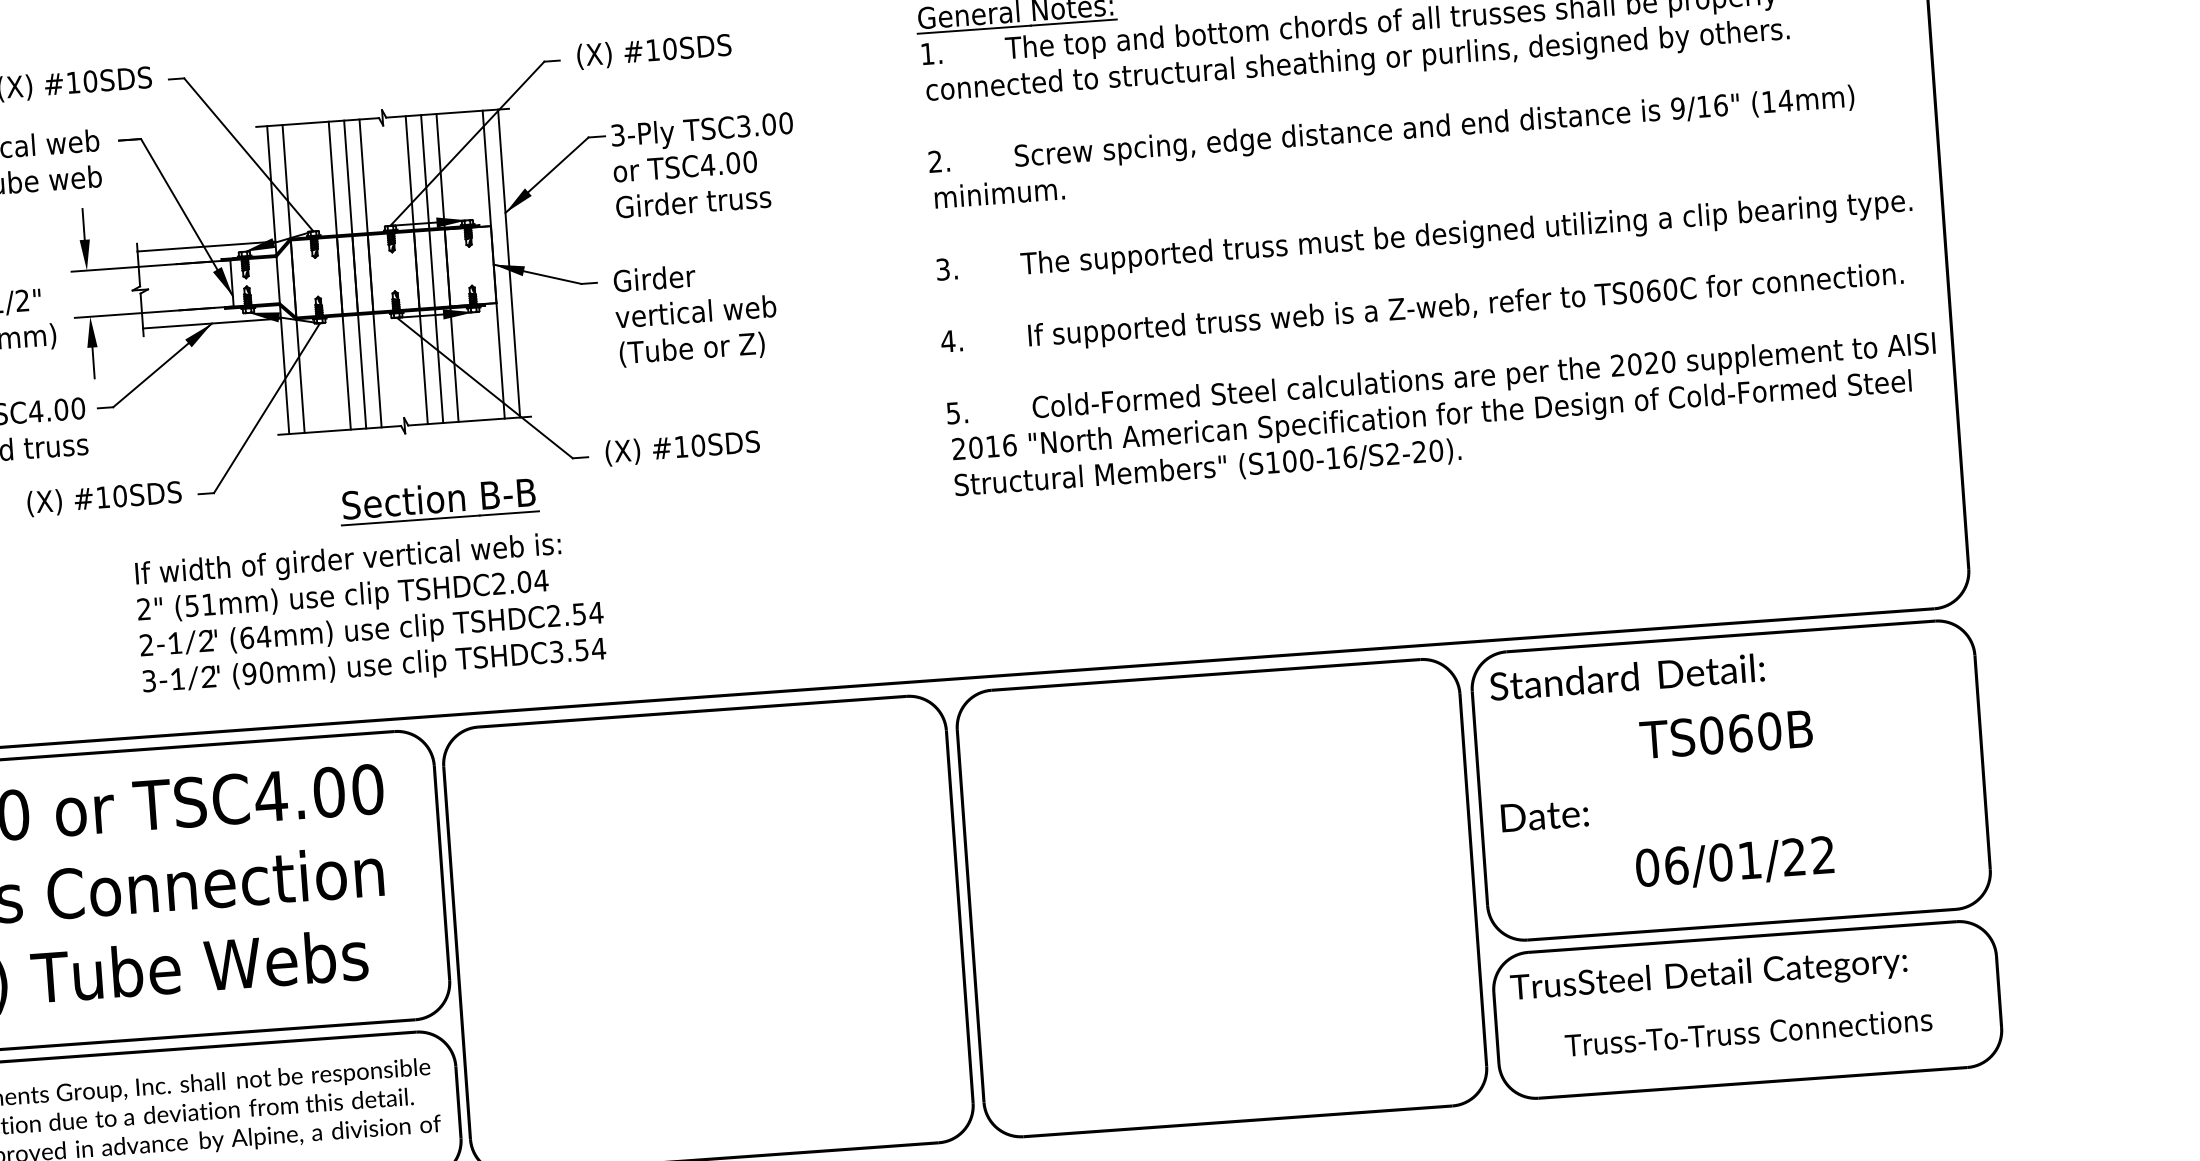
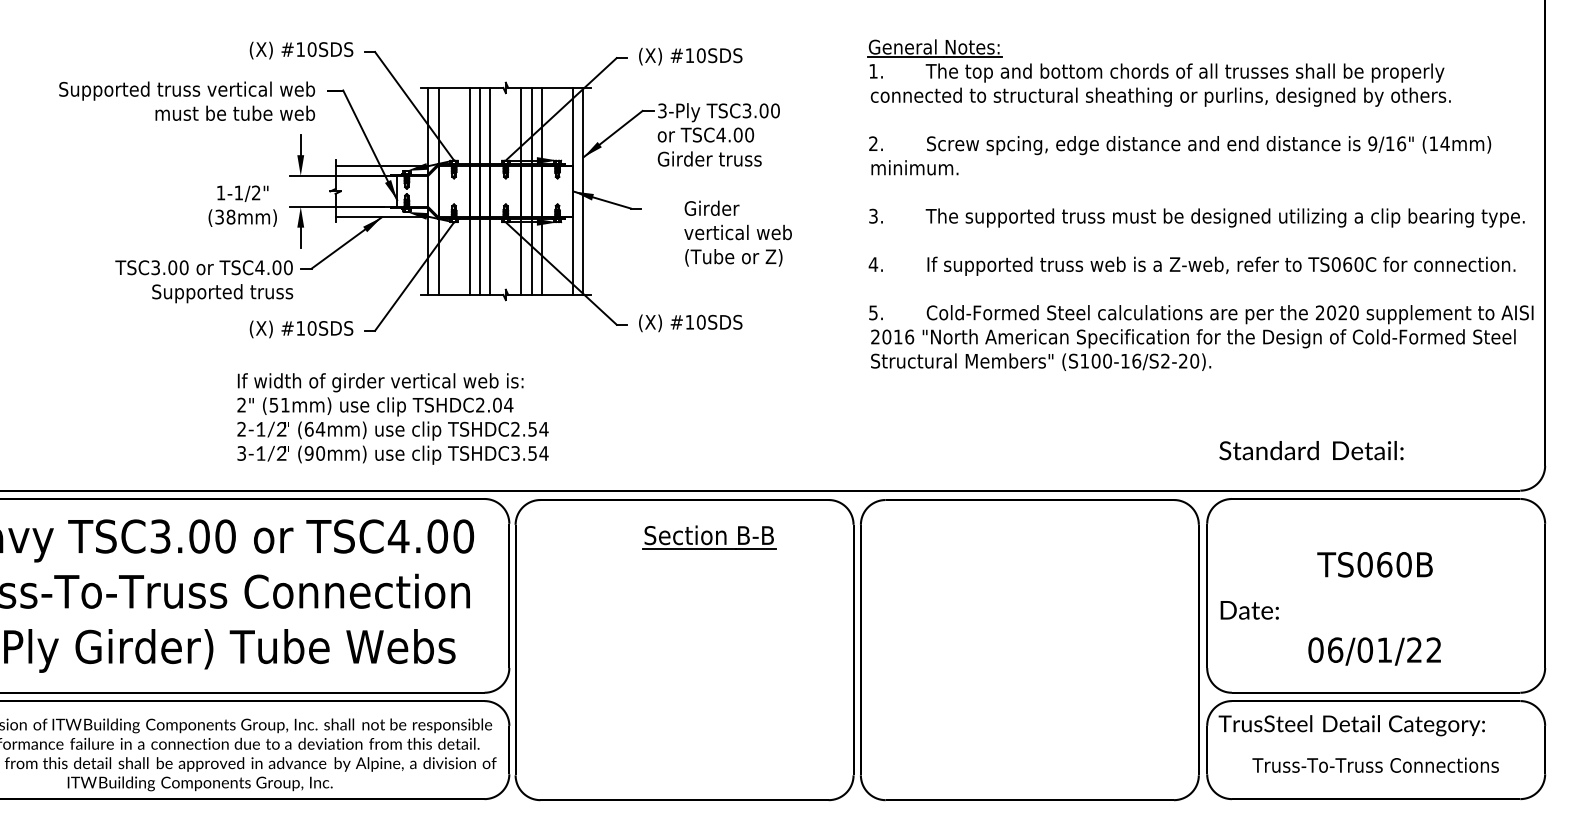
text: (695, 313) -> (737, 233), moved
part: (439, 501) -> (709, 537), moved
text: (369, 613) -> (392, 418), moved
text: (1627, 676) -> (1311, 450), moved

